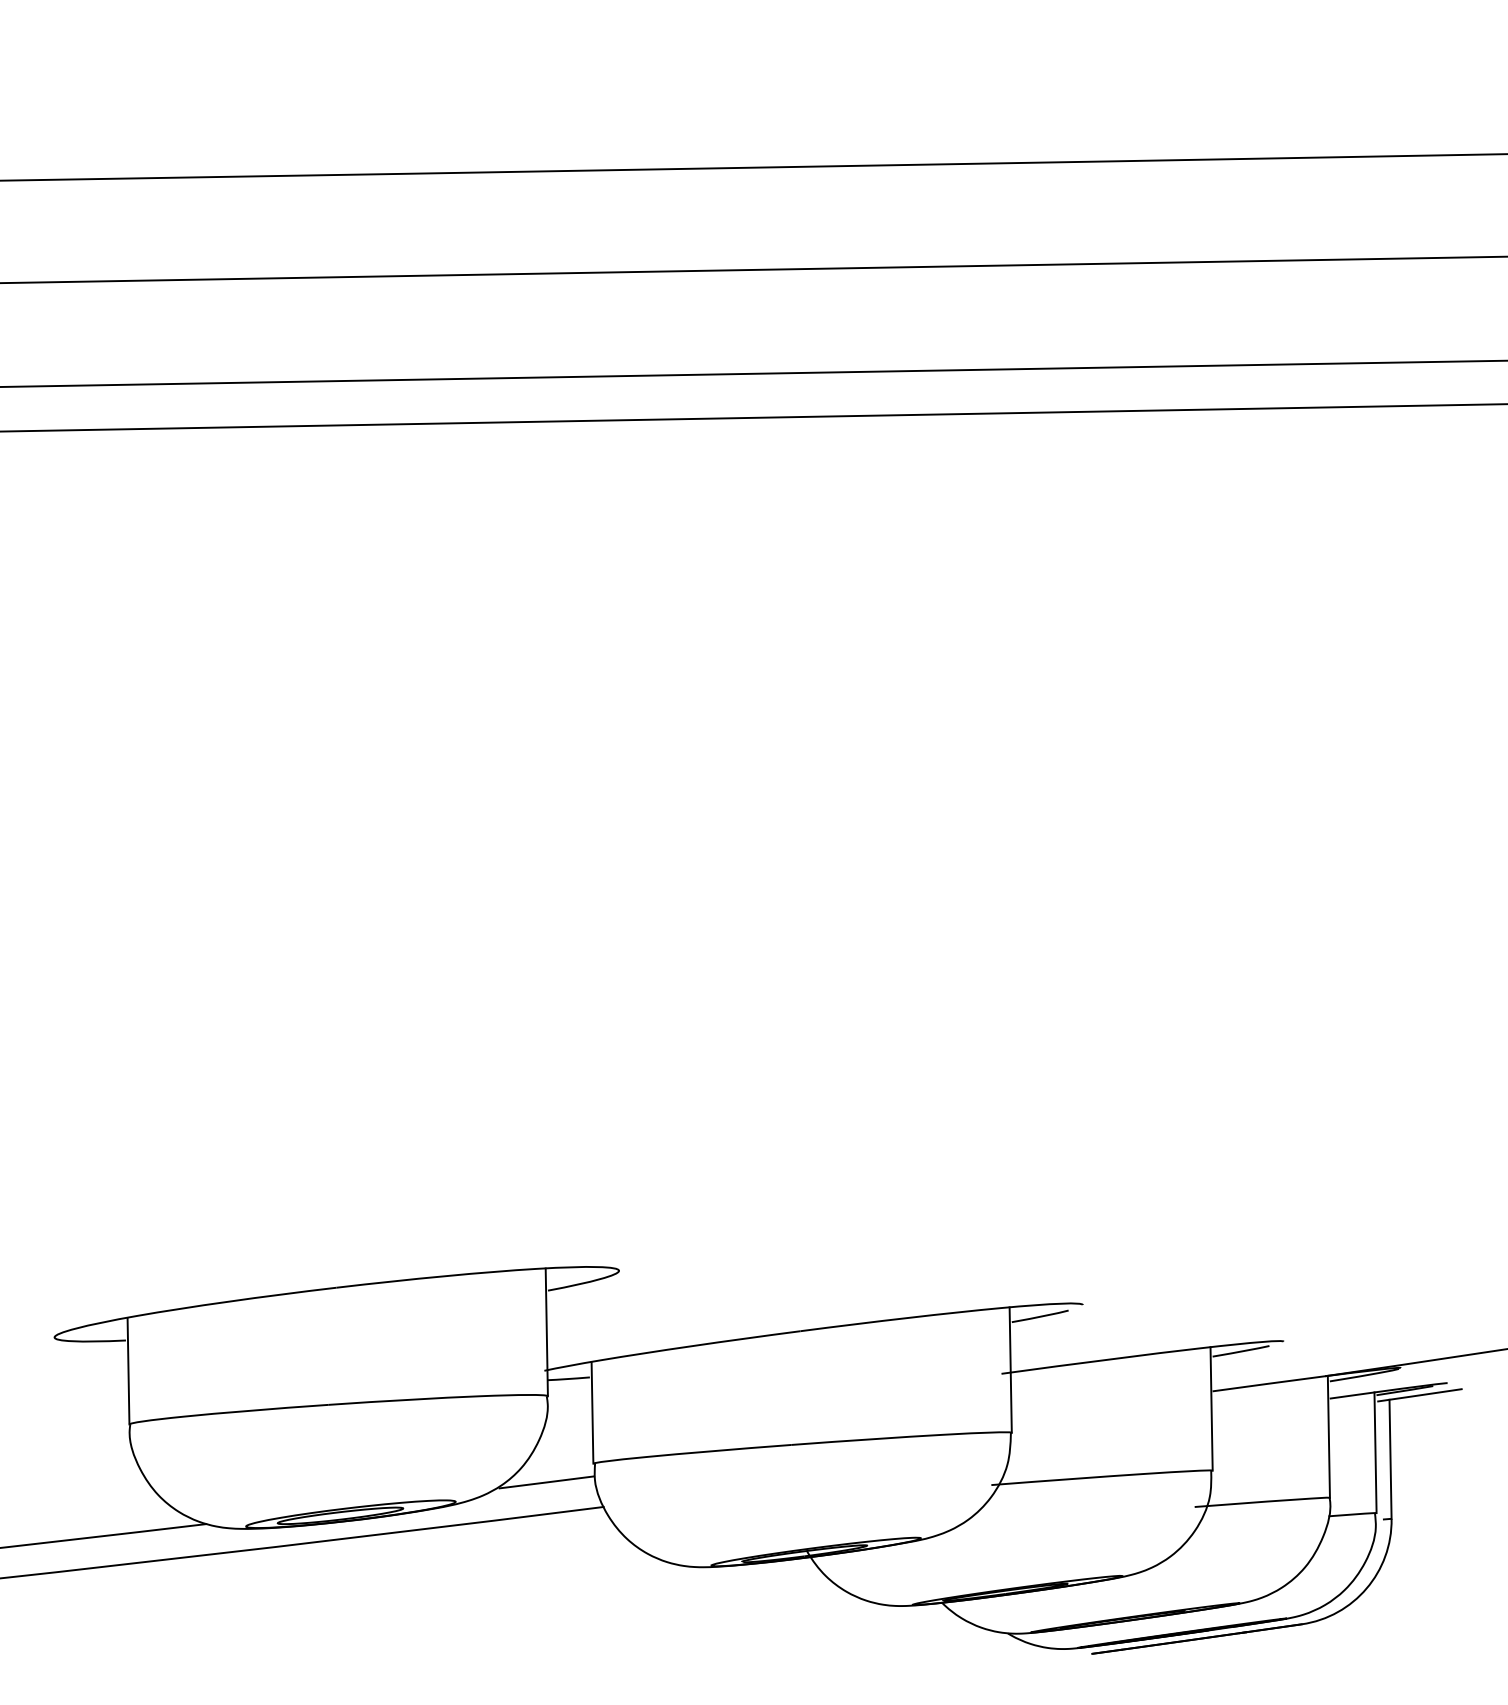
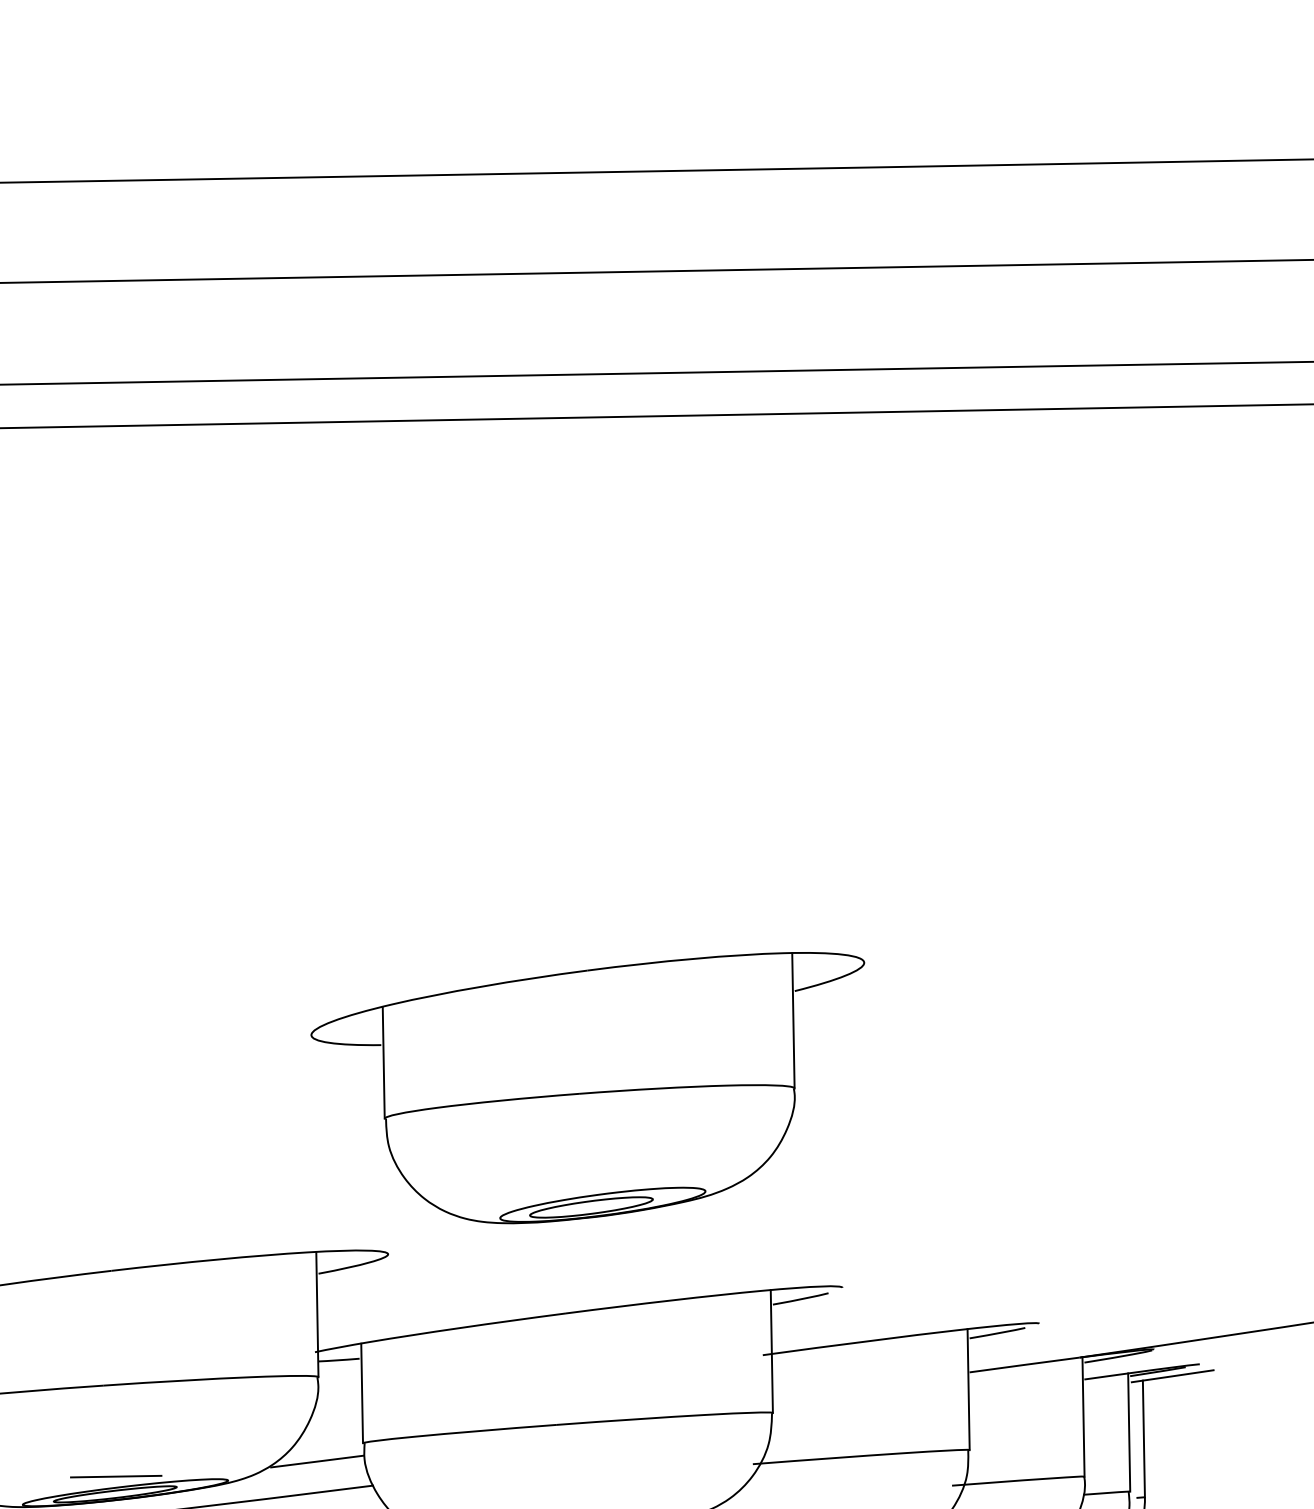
part: (822, 1101) -> (587, 1088), added
line: (341, 1497) -> (116, 1476), added

